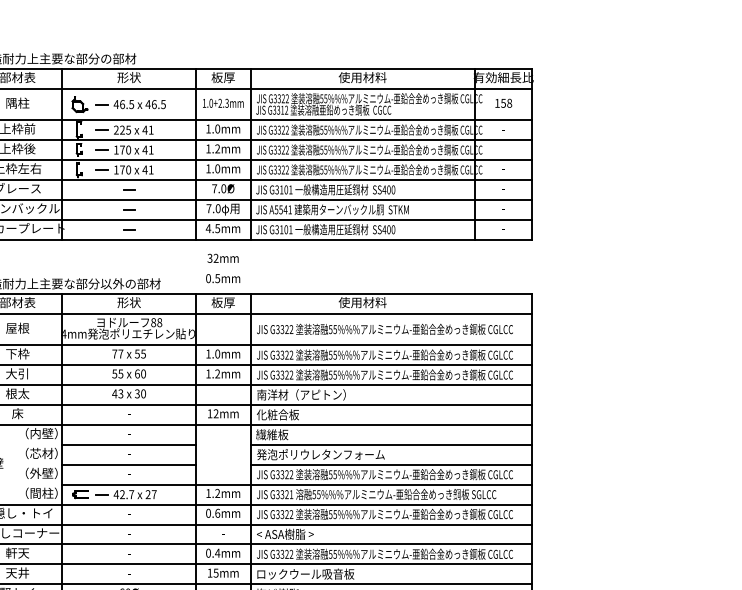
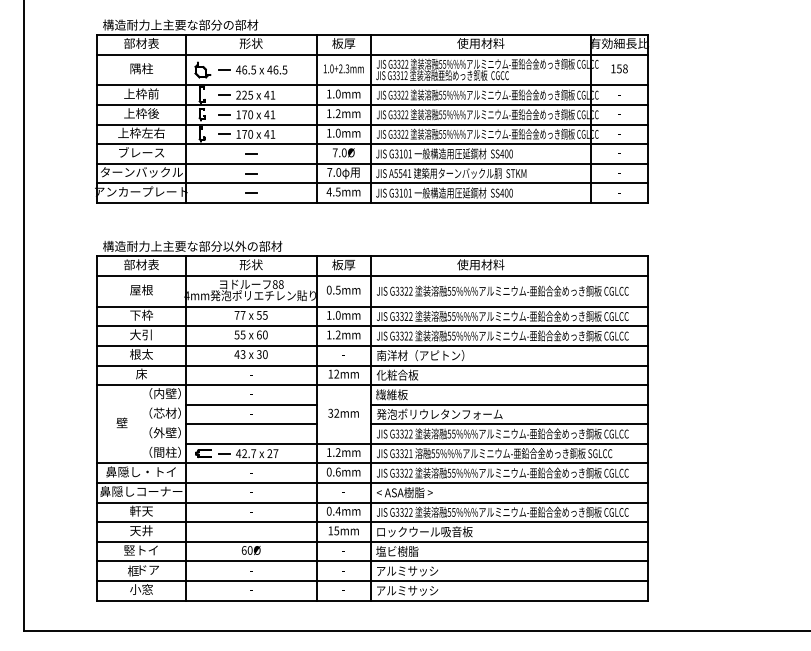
text: (223, 257) -> (343, 412), moved
text: (223, 277) -> (343, 289), moved

